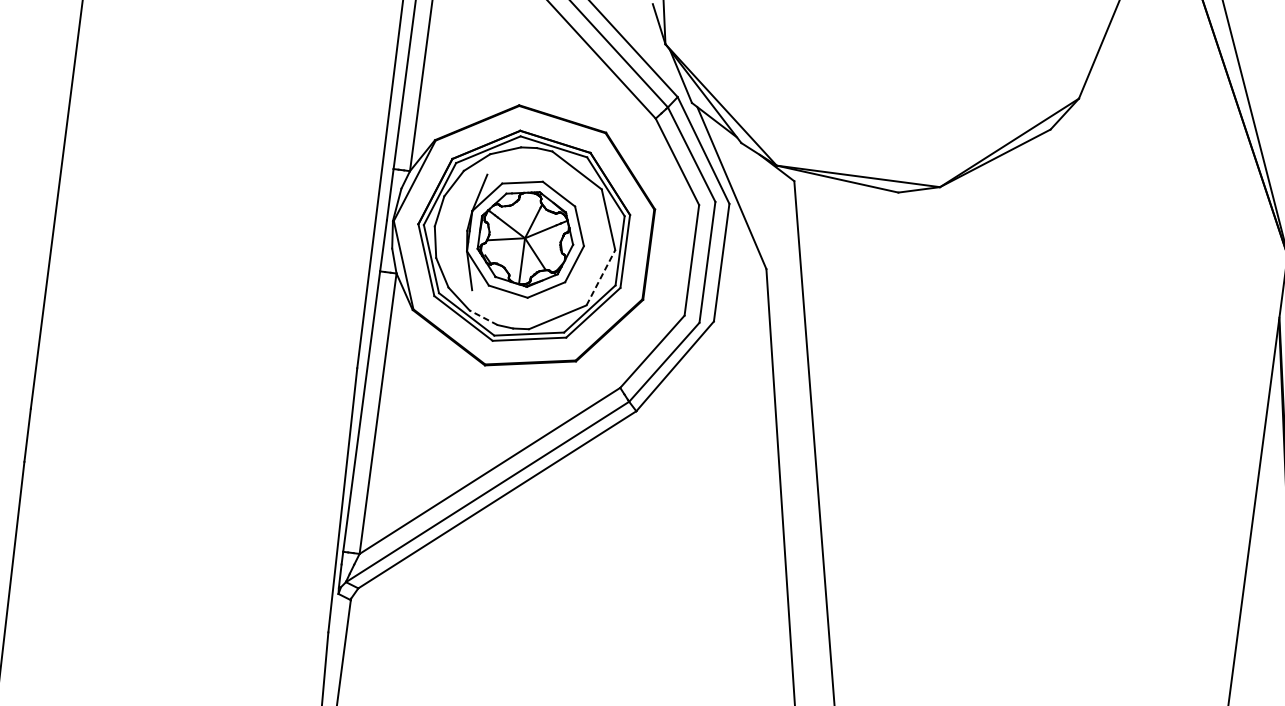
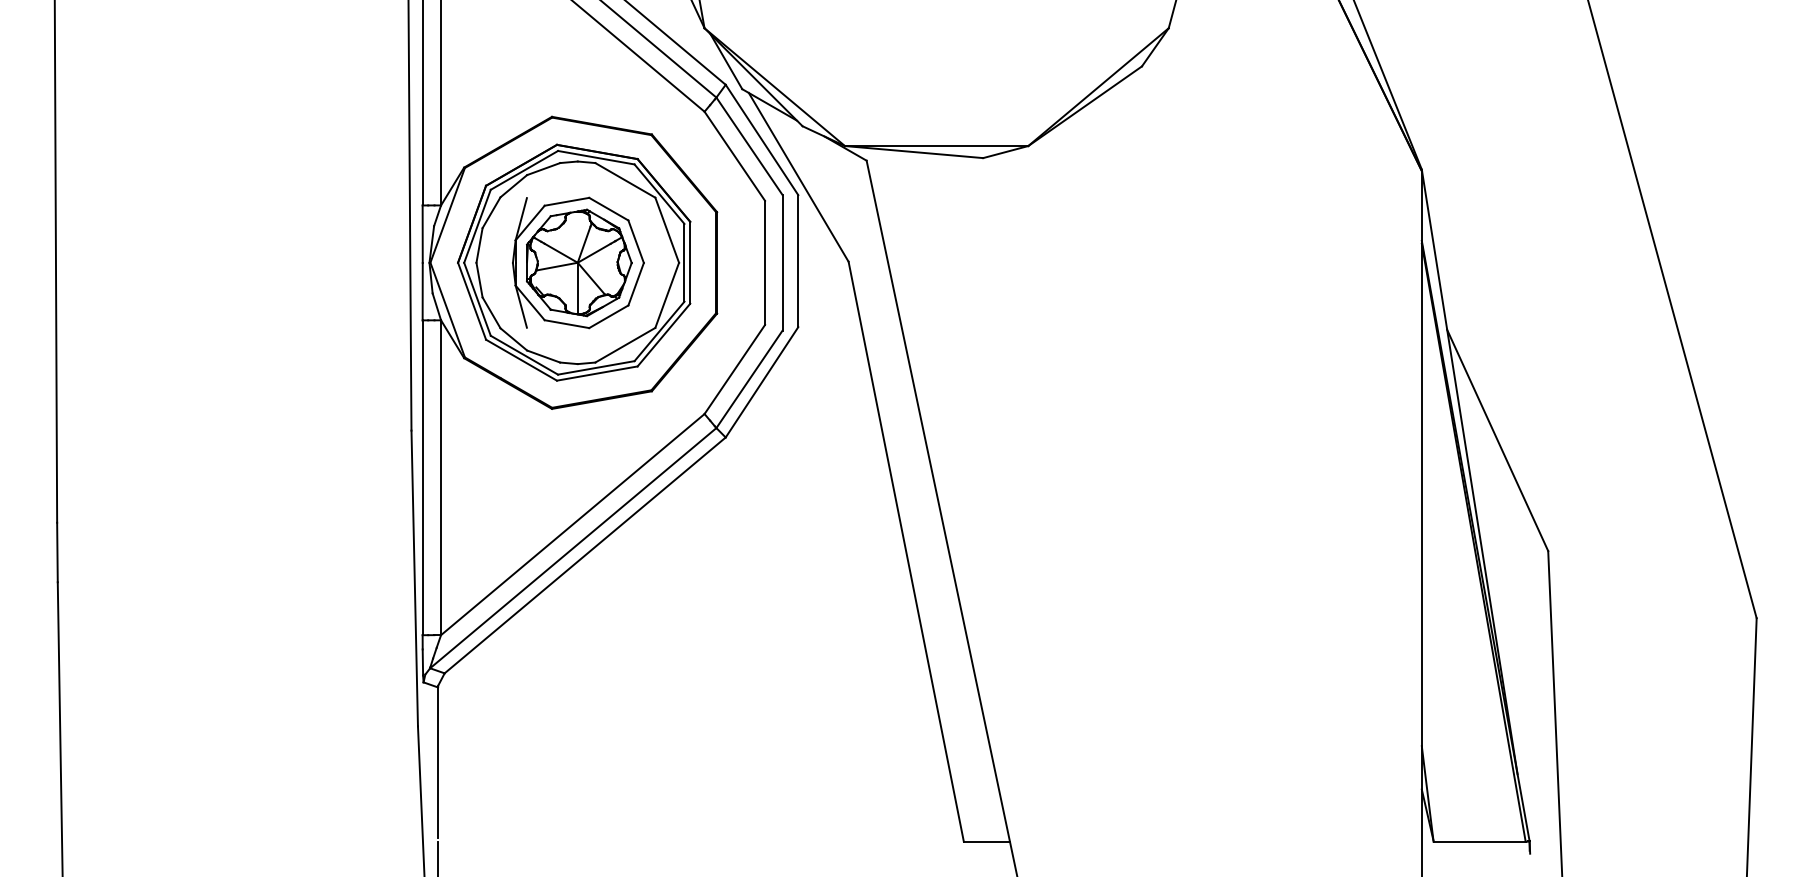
line: (601, 277) -> (667, 295), dashed -> solid
line: (483, 317) -> (543, 356), dashed -> solid

